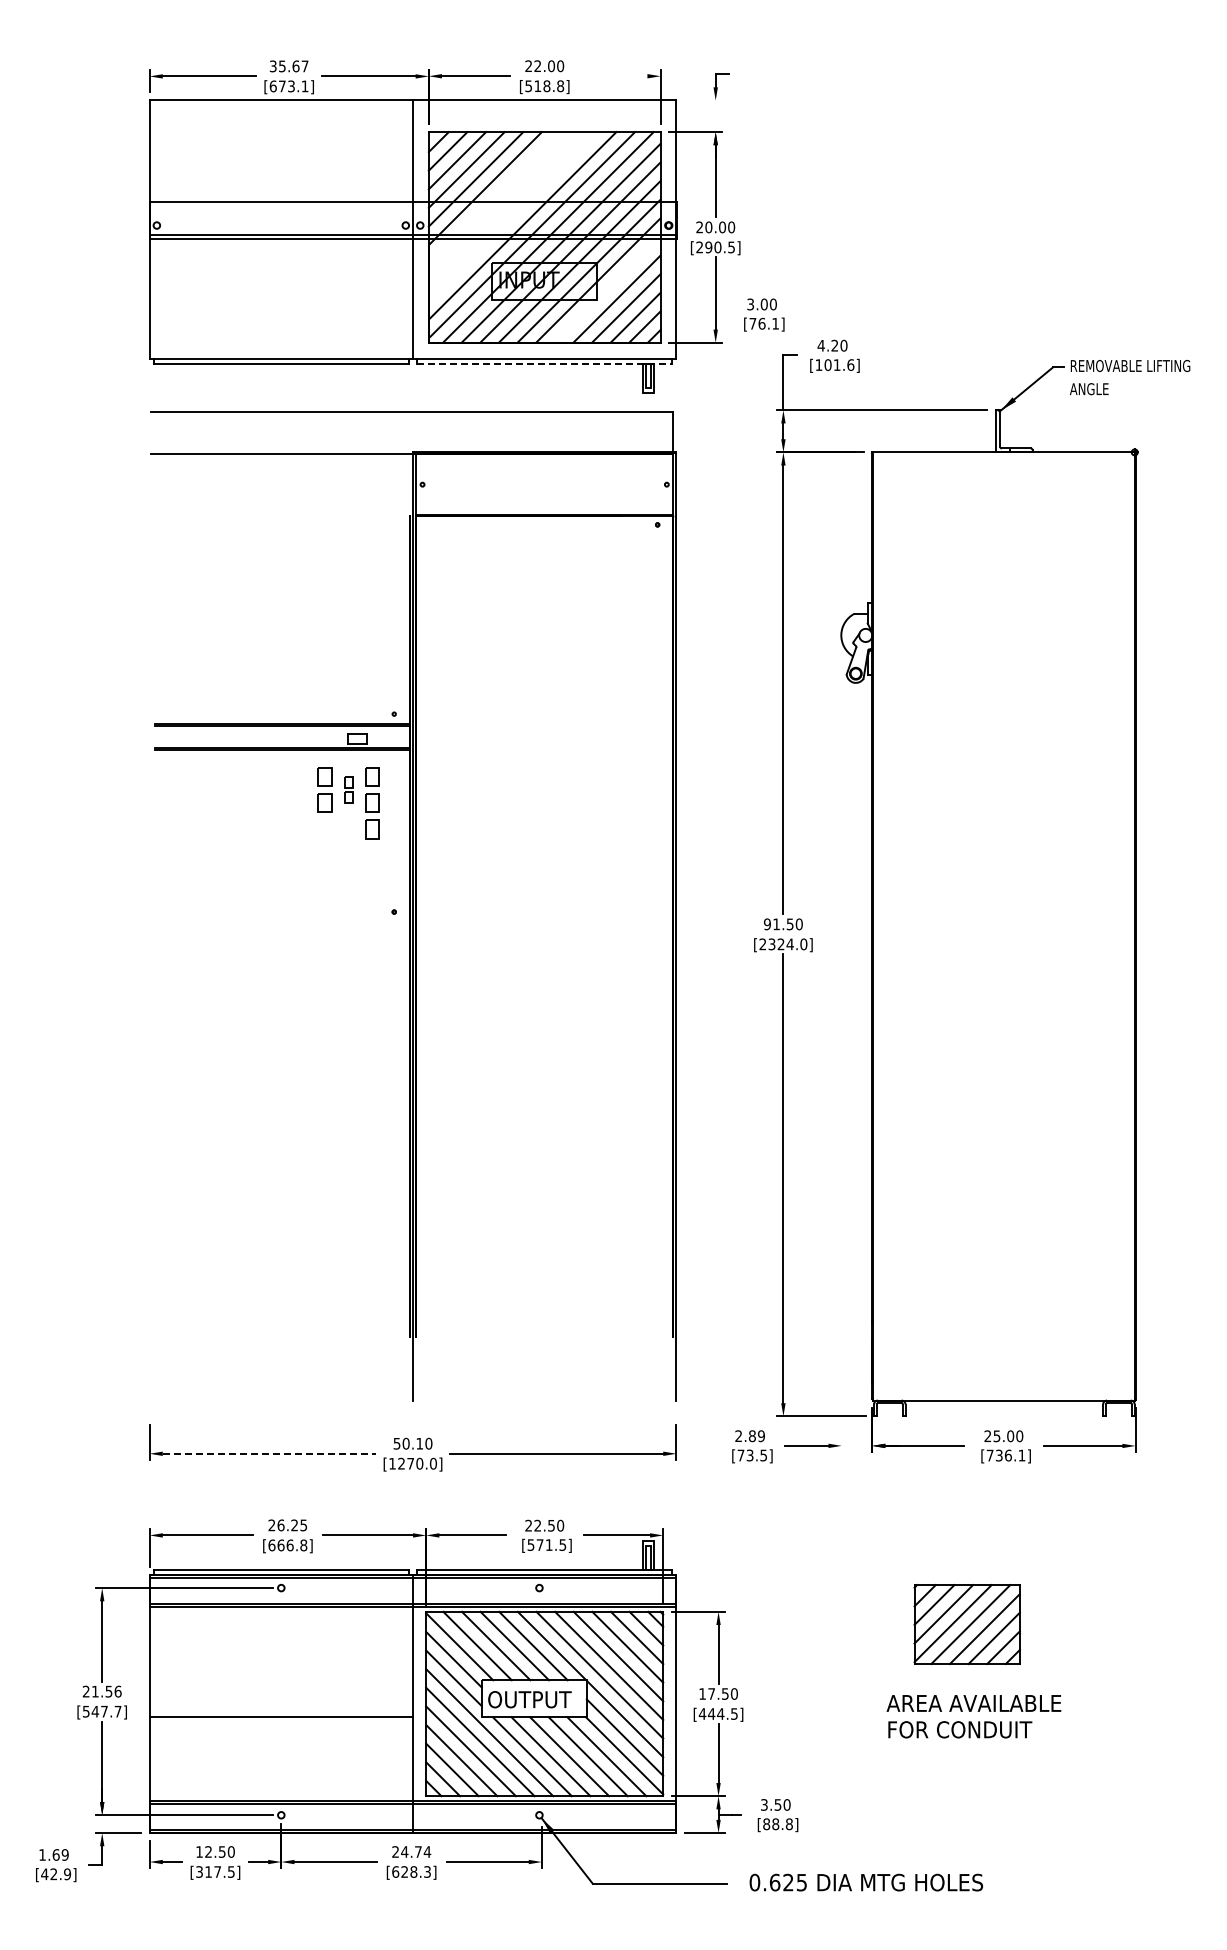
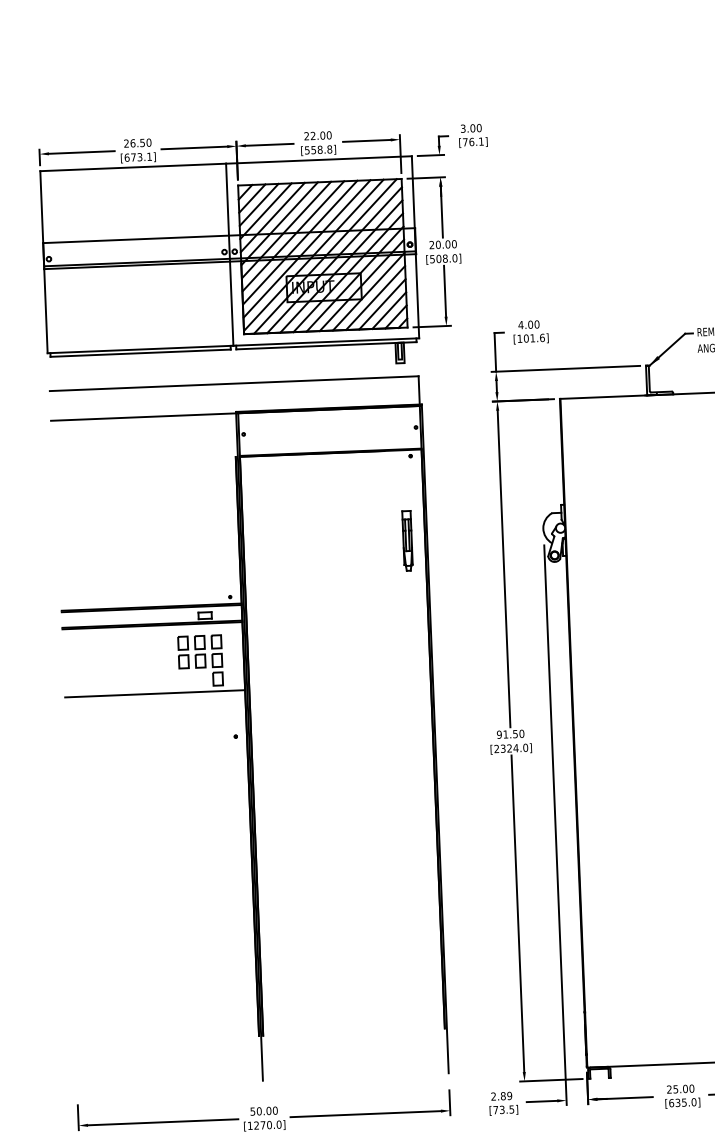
text: (289, 66) -> (138, 143), 35.67 -> 26.50
line: (613, 76) -> (366, 141), added
text: (537, 86) -> (313, 150), [518.8] -> [558.8]
line: (703, 100) -> (430, 155), added
line: (494, 197) -> (286, 229), added
line: (504, 206) -> (293, 235), added
line: (513, 216) -> (300, 242), added
text: (715, 247) -> (443, 258), [290.5] -> [508.0]
line: (607, 289) -> (368, 291), added
text: (764, 314) -> (473, 135), moved
text: (834, 345) -> (530, 324), 4.20 -> 4.00
line: (544, 363) -> (326, 345), dashed -> solid
part: (648, 644) -> (407, 540), added
part: (348, 789) -> (200, 651), size x1.67
line: (282, 846) -> (155, 693), added
line: (841, 1055) -> (555, 825), added
text: (419, 1443) -> (268, 1110), 50.10 -> 50.00
line: (269, 1453) -> (163, 1122), dashed -> solid
text: (1005, 1455) -> (682, 1102), [736.1] -> [635.0]

